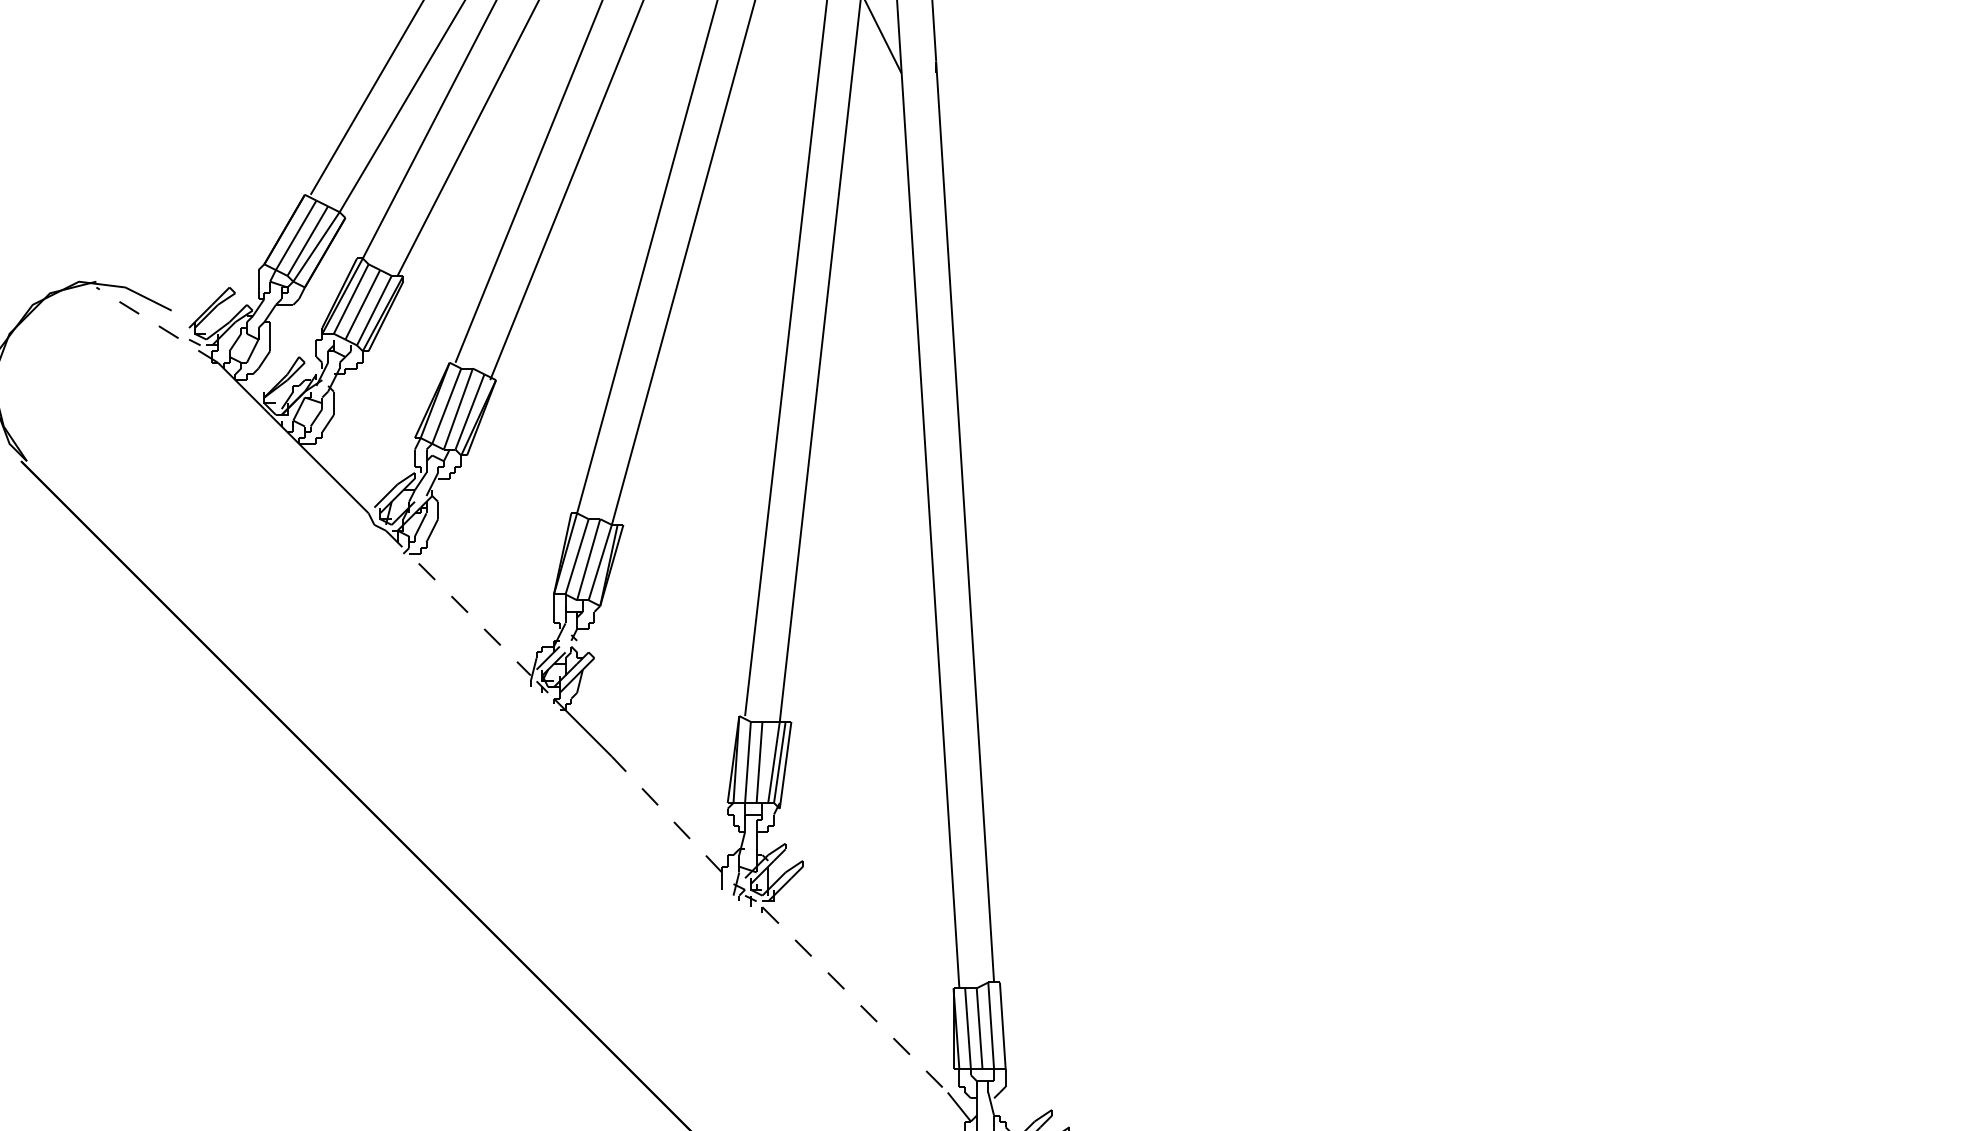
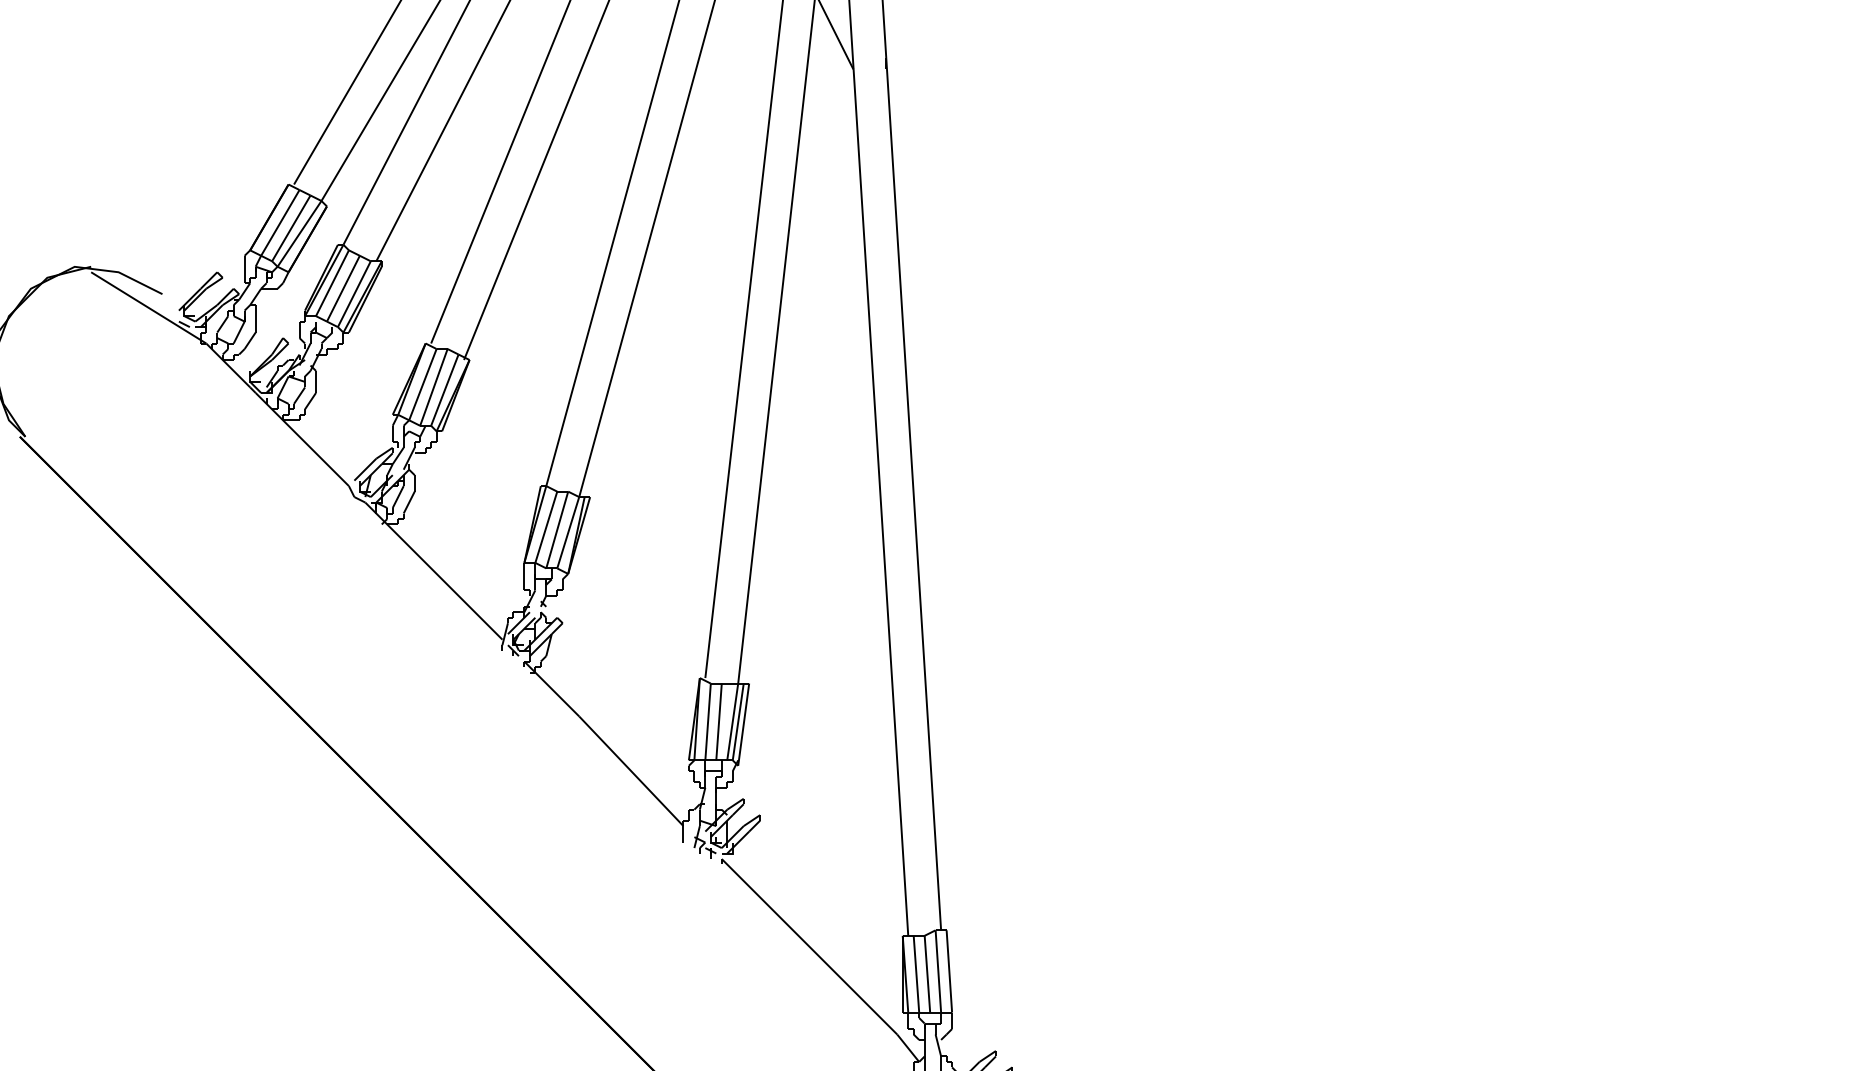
line: (156, 324) -> (148, 307), dashed -> solid
line: (458, 603) -> (434, 571), dashed -> solid
line: (666, 814) -> (630, 771), dashed -> solid
line: (855, 1000) -> (809, 947), dashed -> solid

